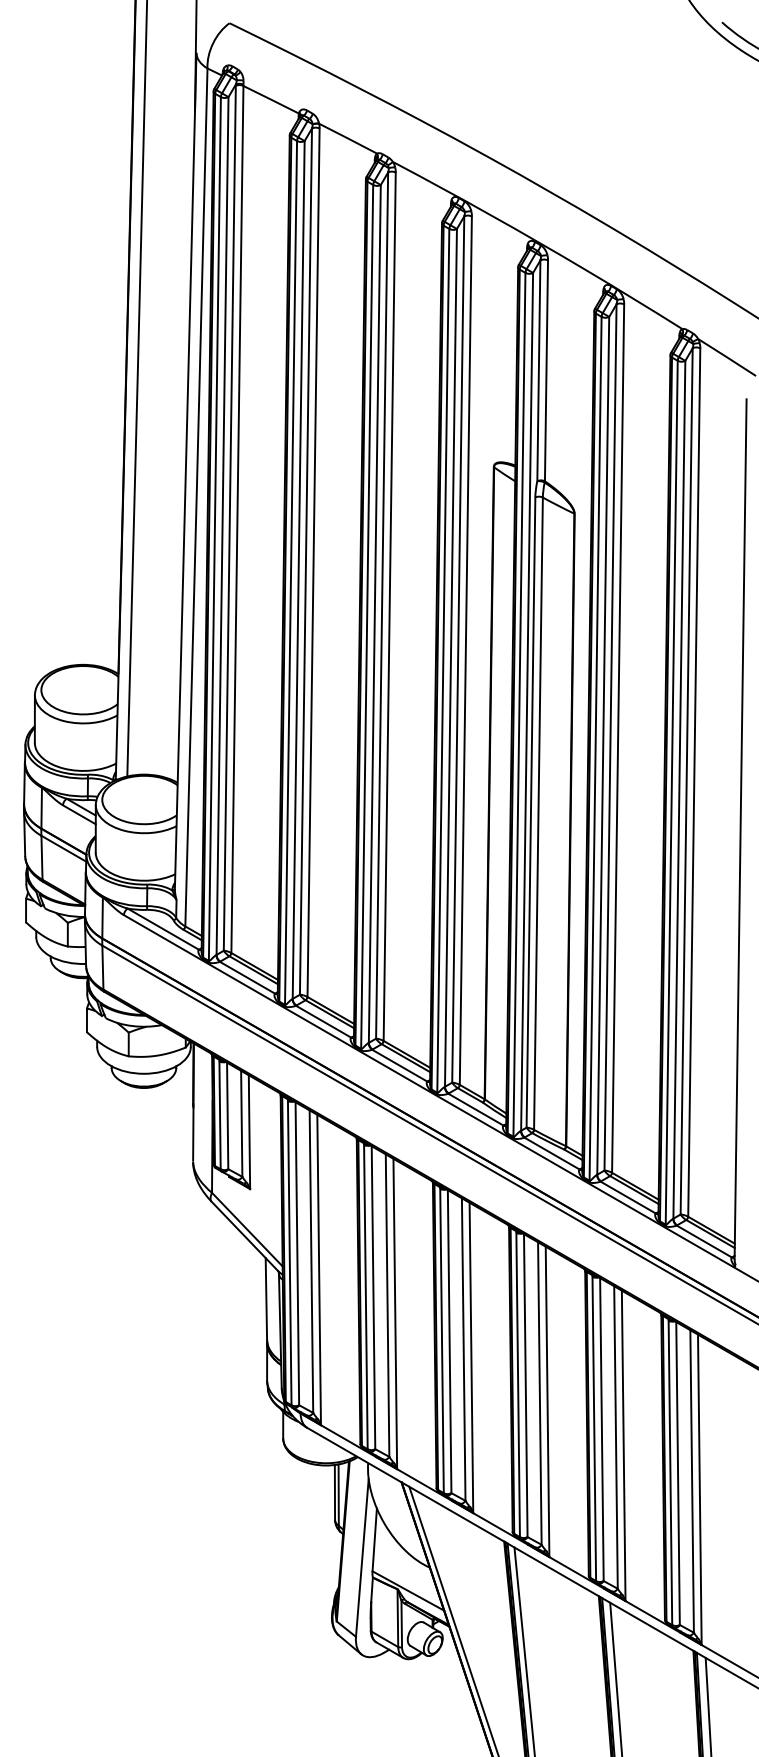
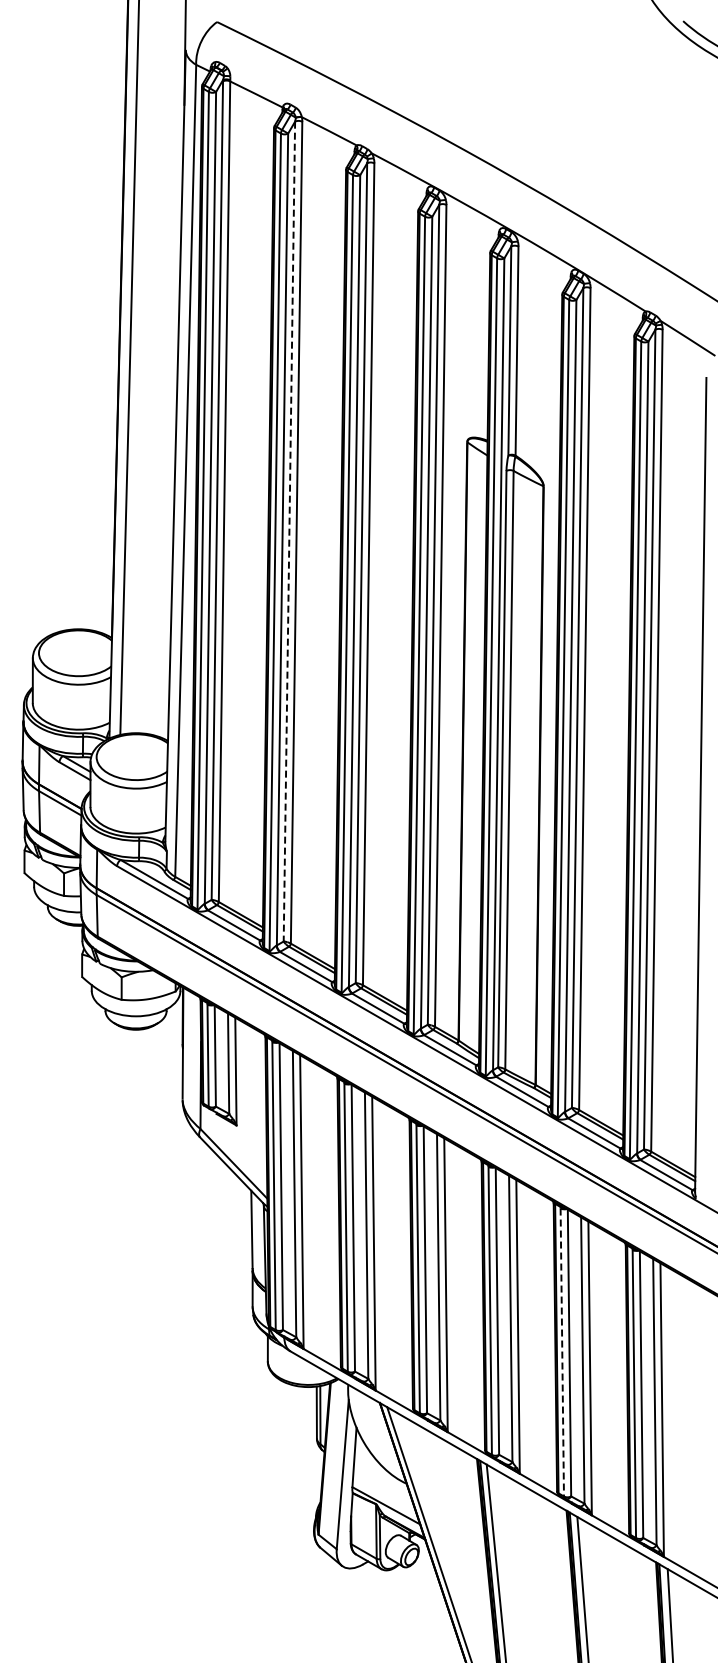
line: (306, 561) -> (289, 531), solid -> dashed
line: (594, 1428) -> (562, 1352), solid -> dashed

